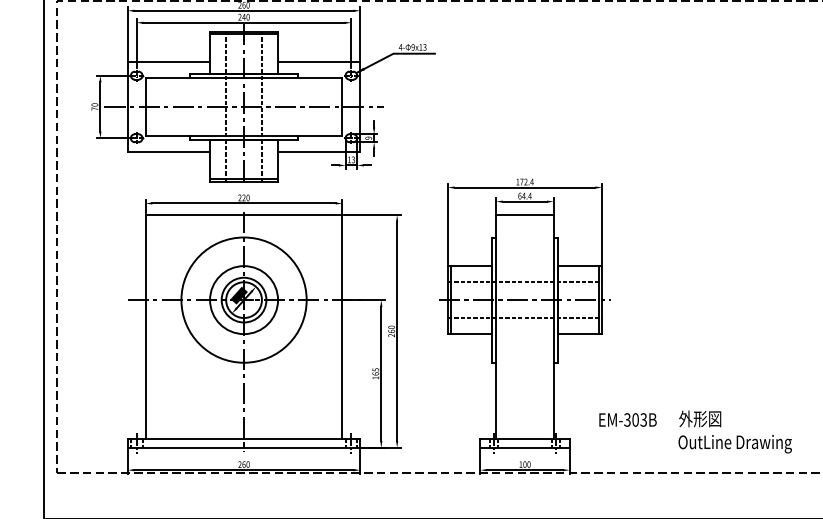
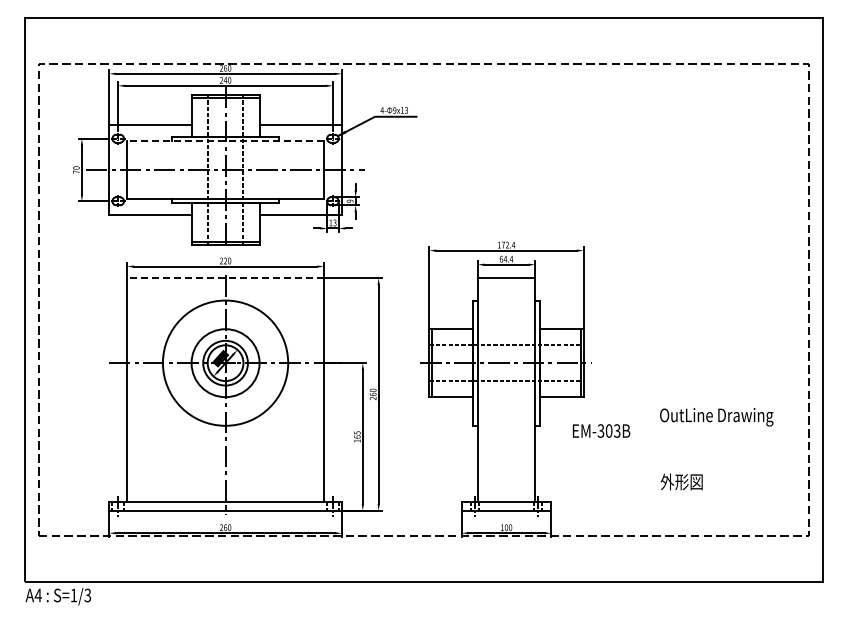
line: (243, 78) -> (225, 141), solid -> dashed
line: (243, 215) -> (225, 278), solid -> dashed
text: (627, 419) -> (601, 430), moved
text: (734, 444) -> (716, 417), moved

